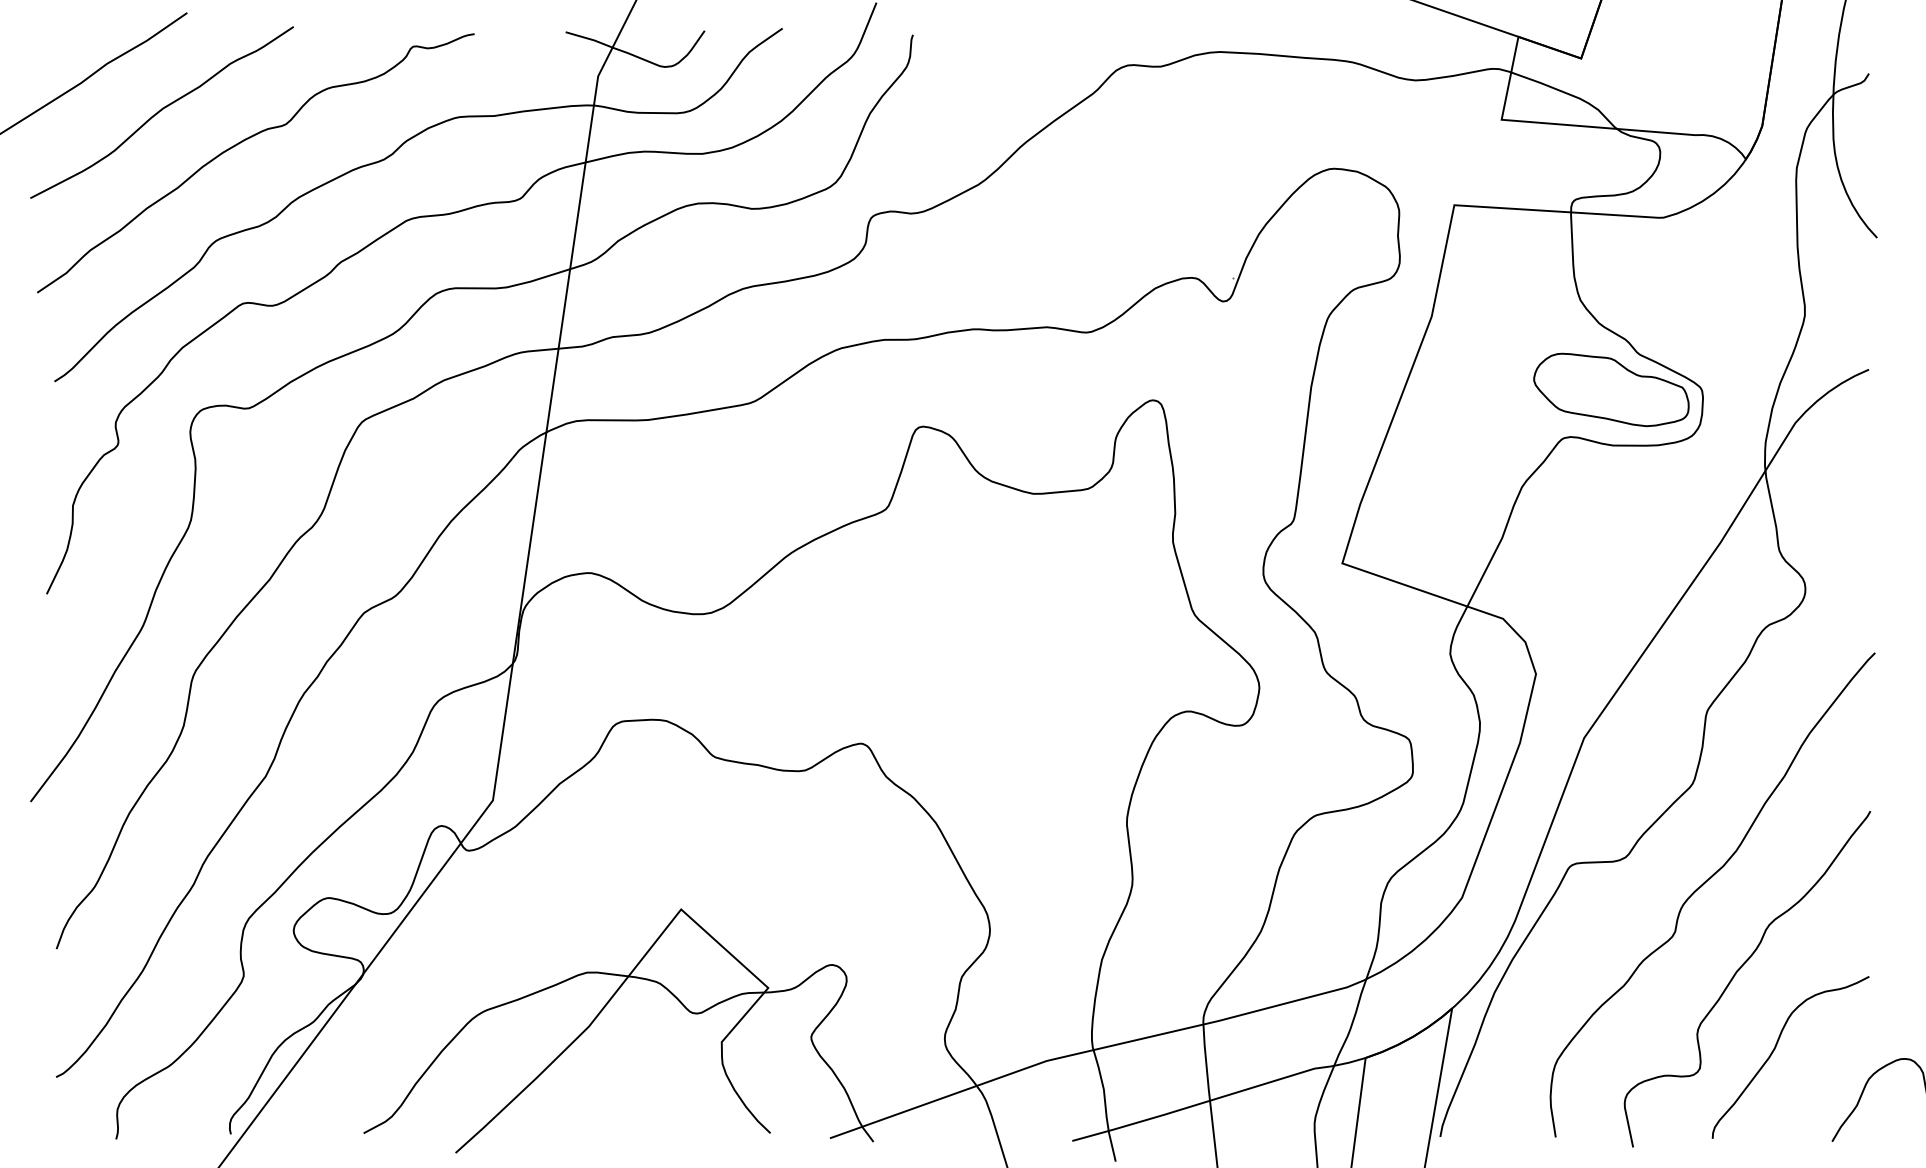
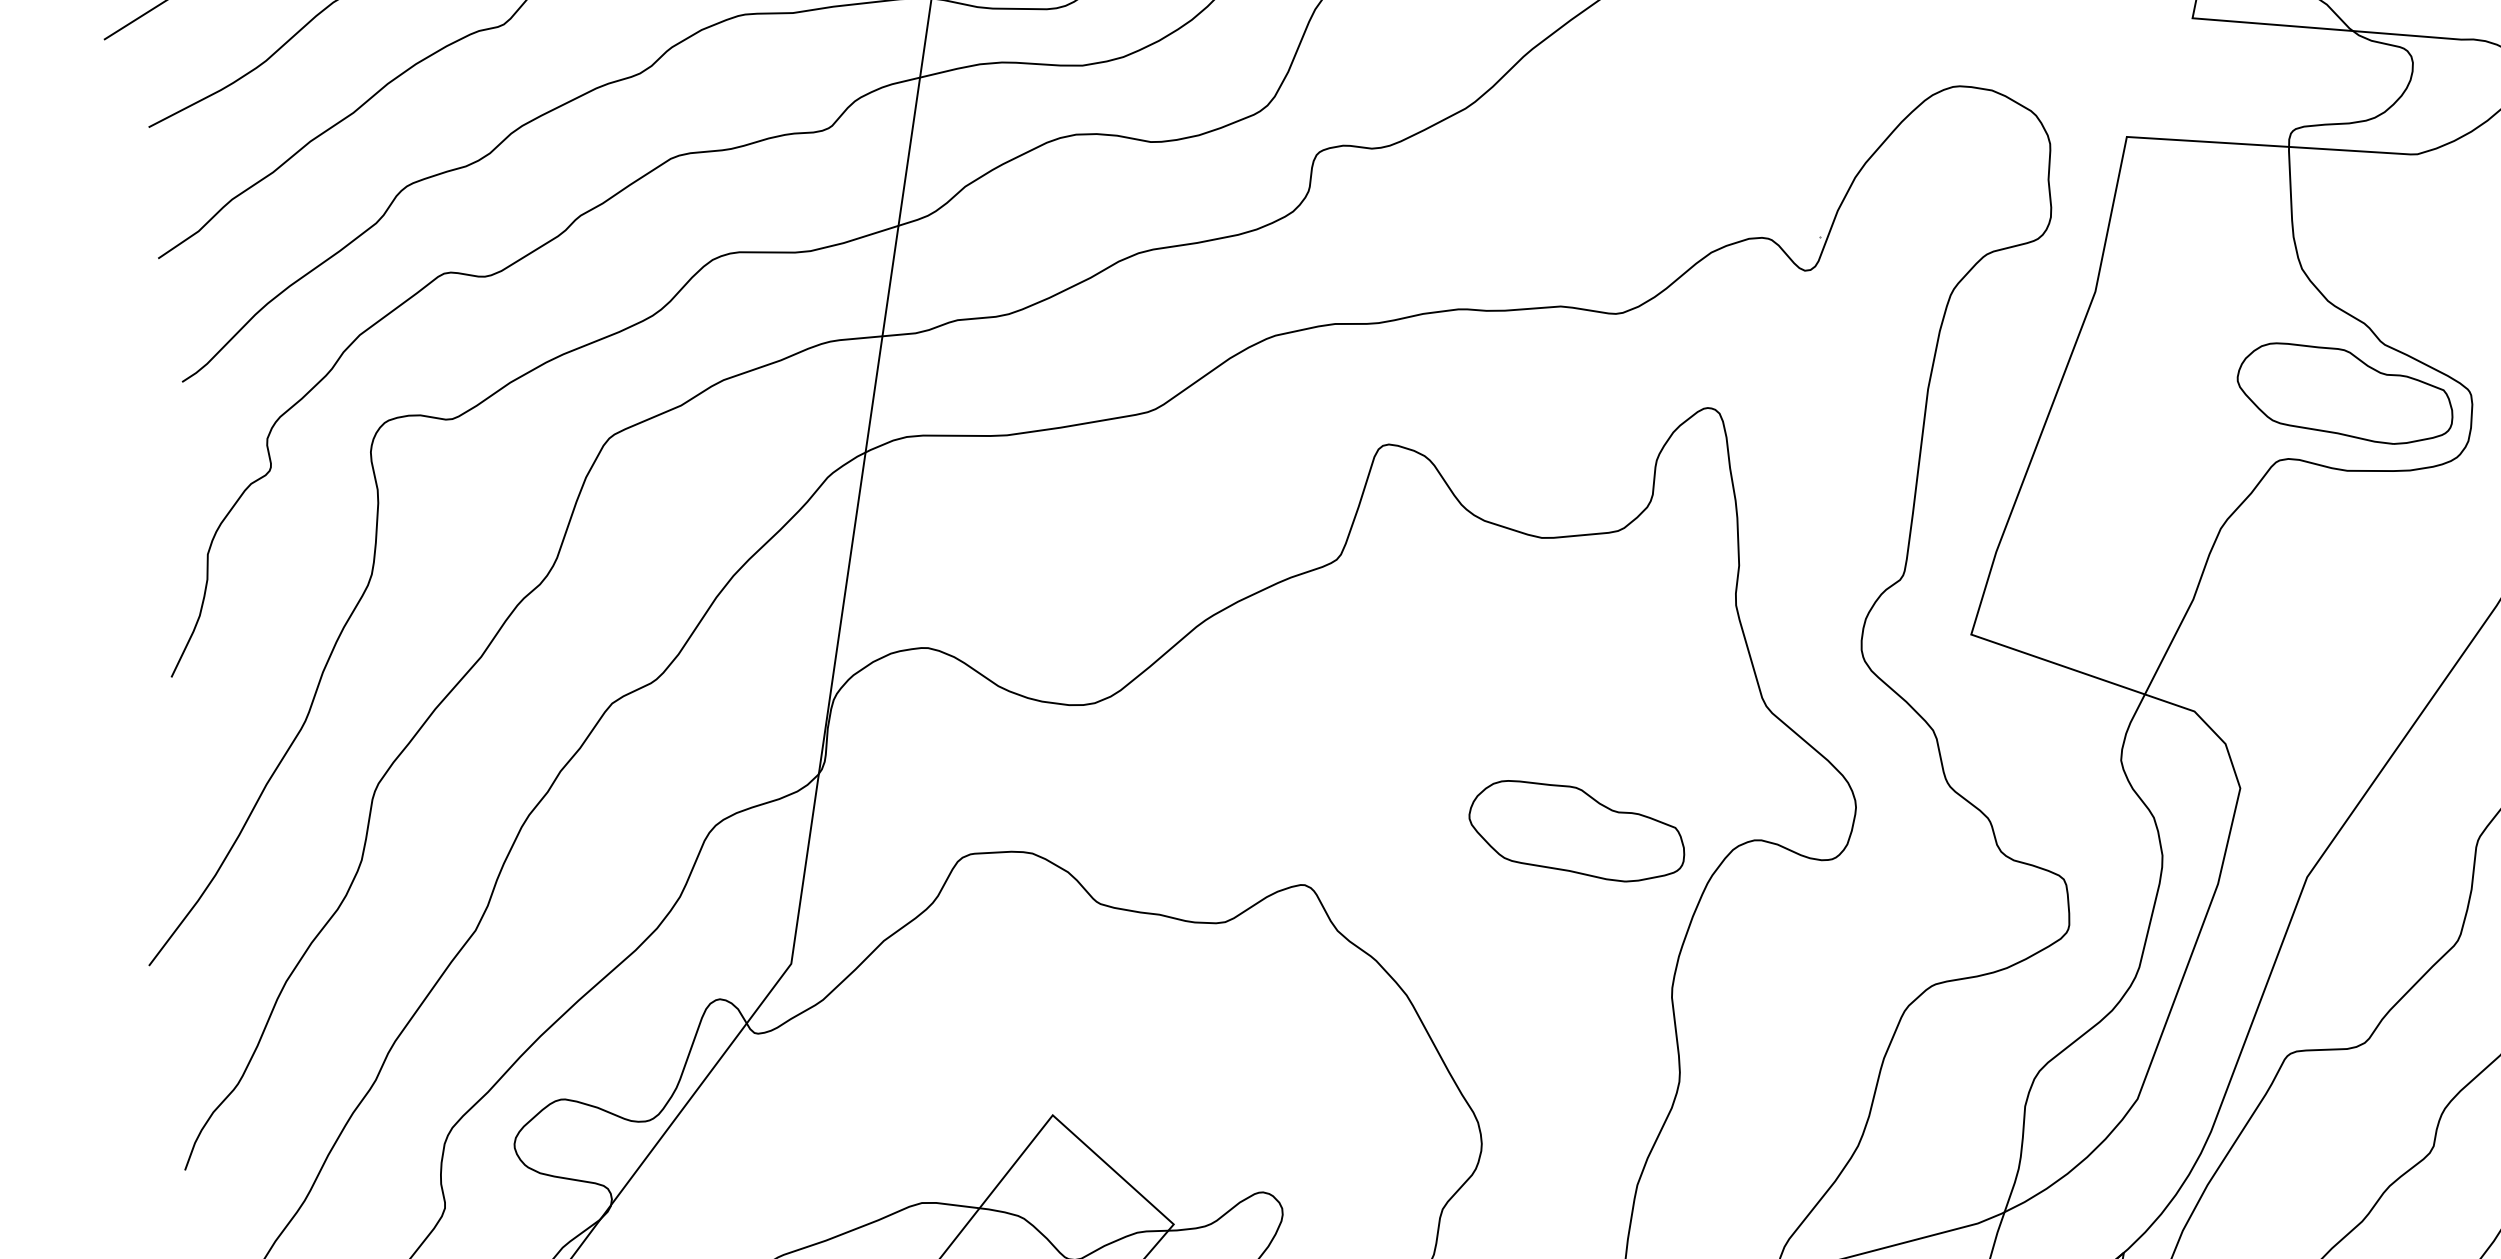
part: (1058, 704) -> (1576, 830), added

